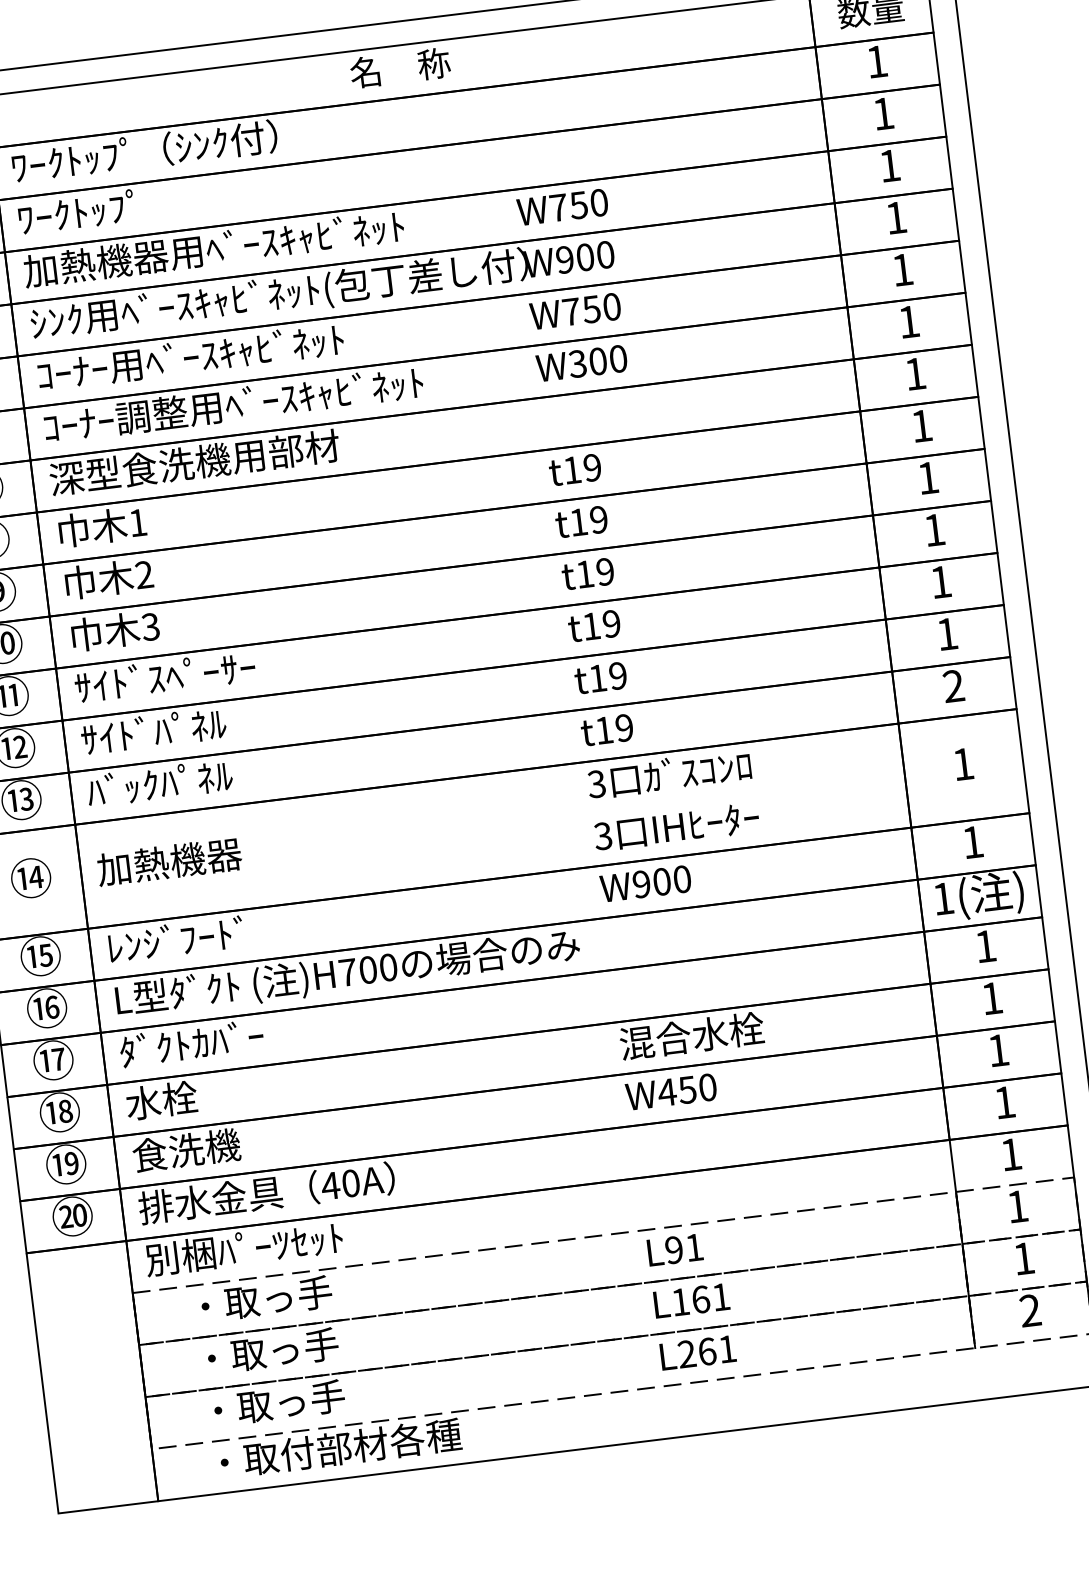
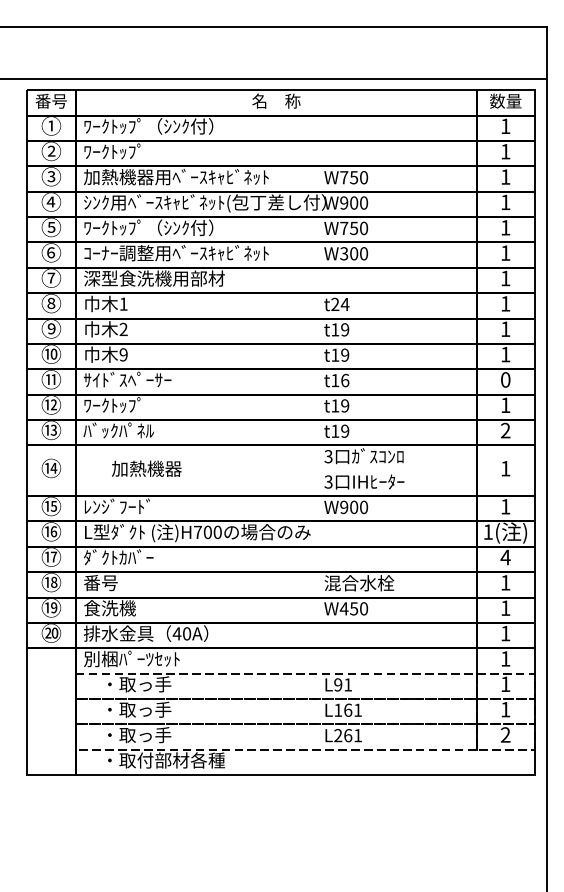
text: (190, 356) -> (158, 227), ｺｰﾅｰ用ﾍﾞｰｽｷｬﾋﾞﾈｯﾄ -> ﾜｰｸﾄｯﾌﾟ（ｼﾝｸ付）
text: (582, 468) -> (340, 304), t19 -> t24
text: (940, 581) -> (505, 379), 1 -> 0
text: (612, 623) -> (345, 380), t19 -> t16
text: (150, 626) -> (123, 354), 3 -> 9
text: (152, 730) -> (118, 404), ｻｲﾄﾞﾊﾟﾈﾙ -> ﾜｰｸﾄｯﾌﾟ
text: (168, 861) -> (146, 468), moved
text: (985, 946) -> (505, 557), 1 -> 4
text: (160, 1099) -> (100, 582), 水栓 -> 番号

